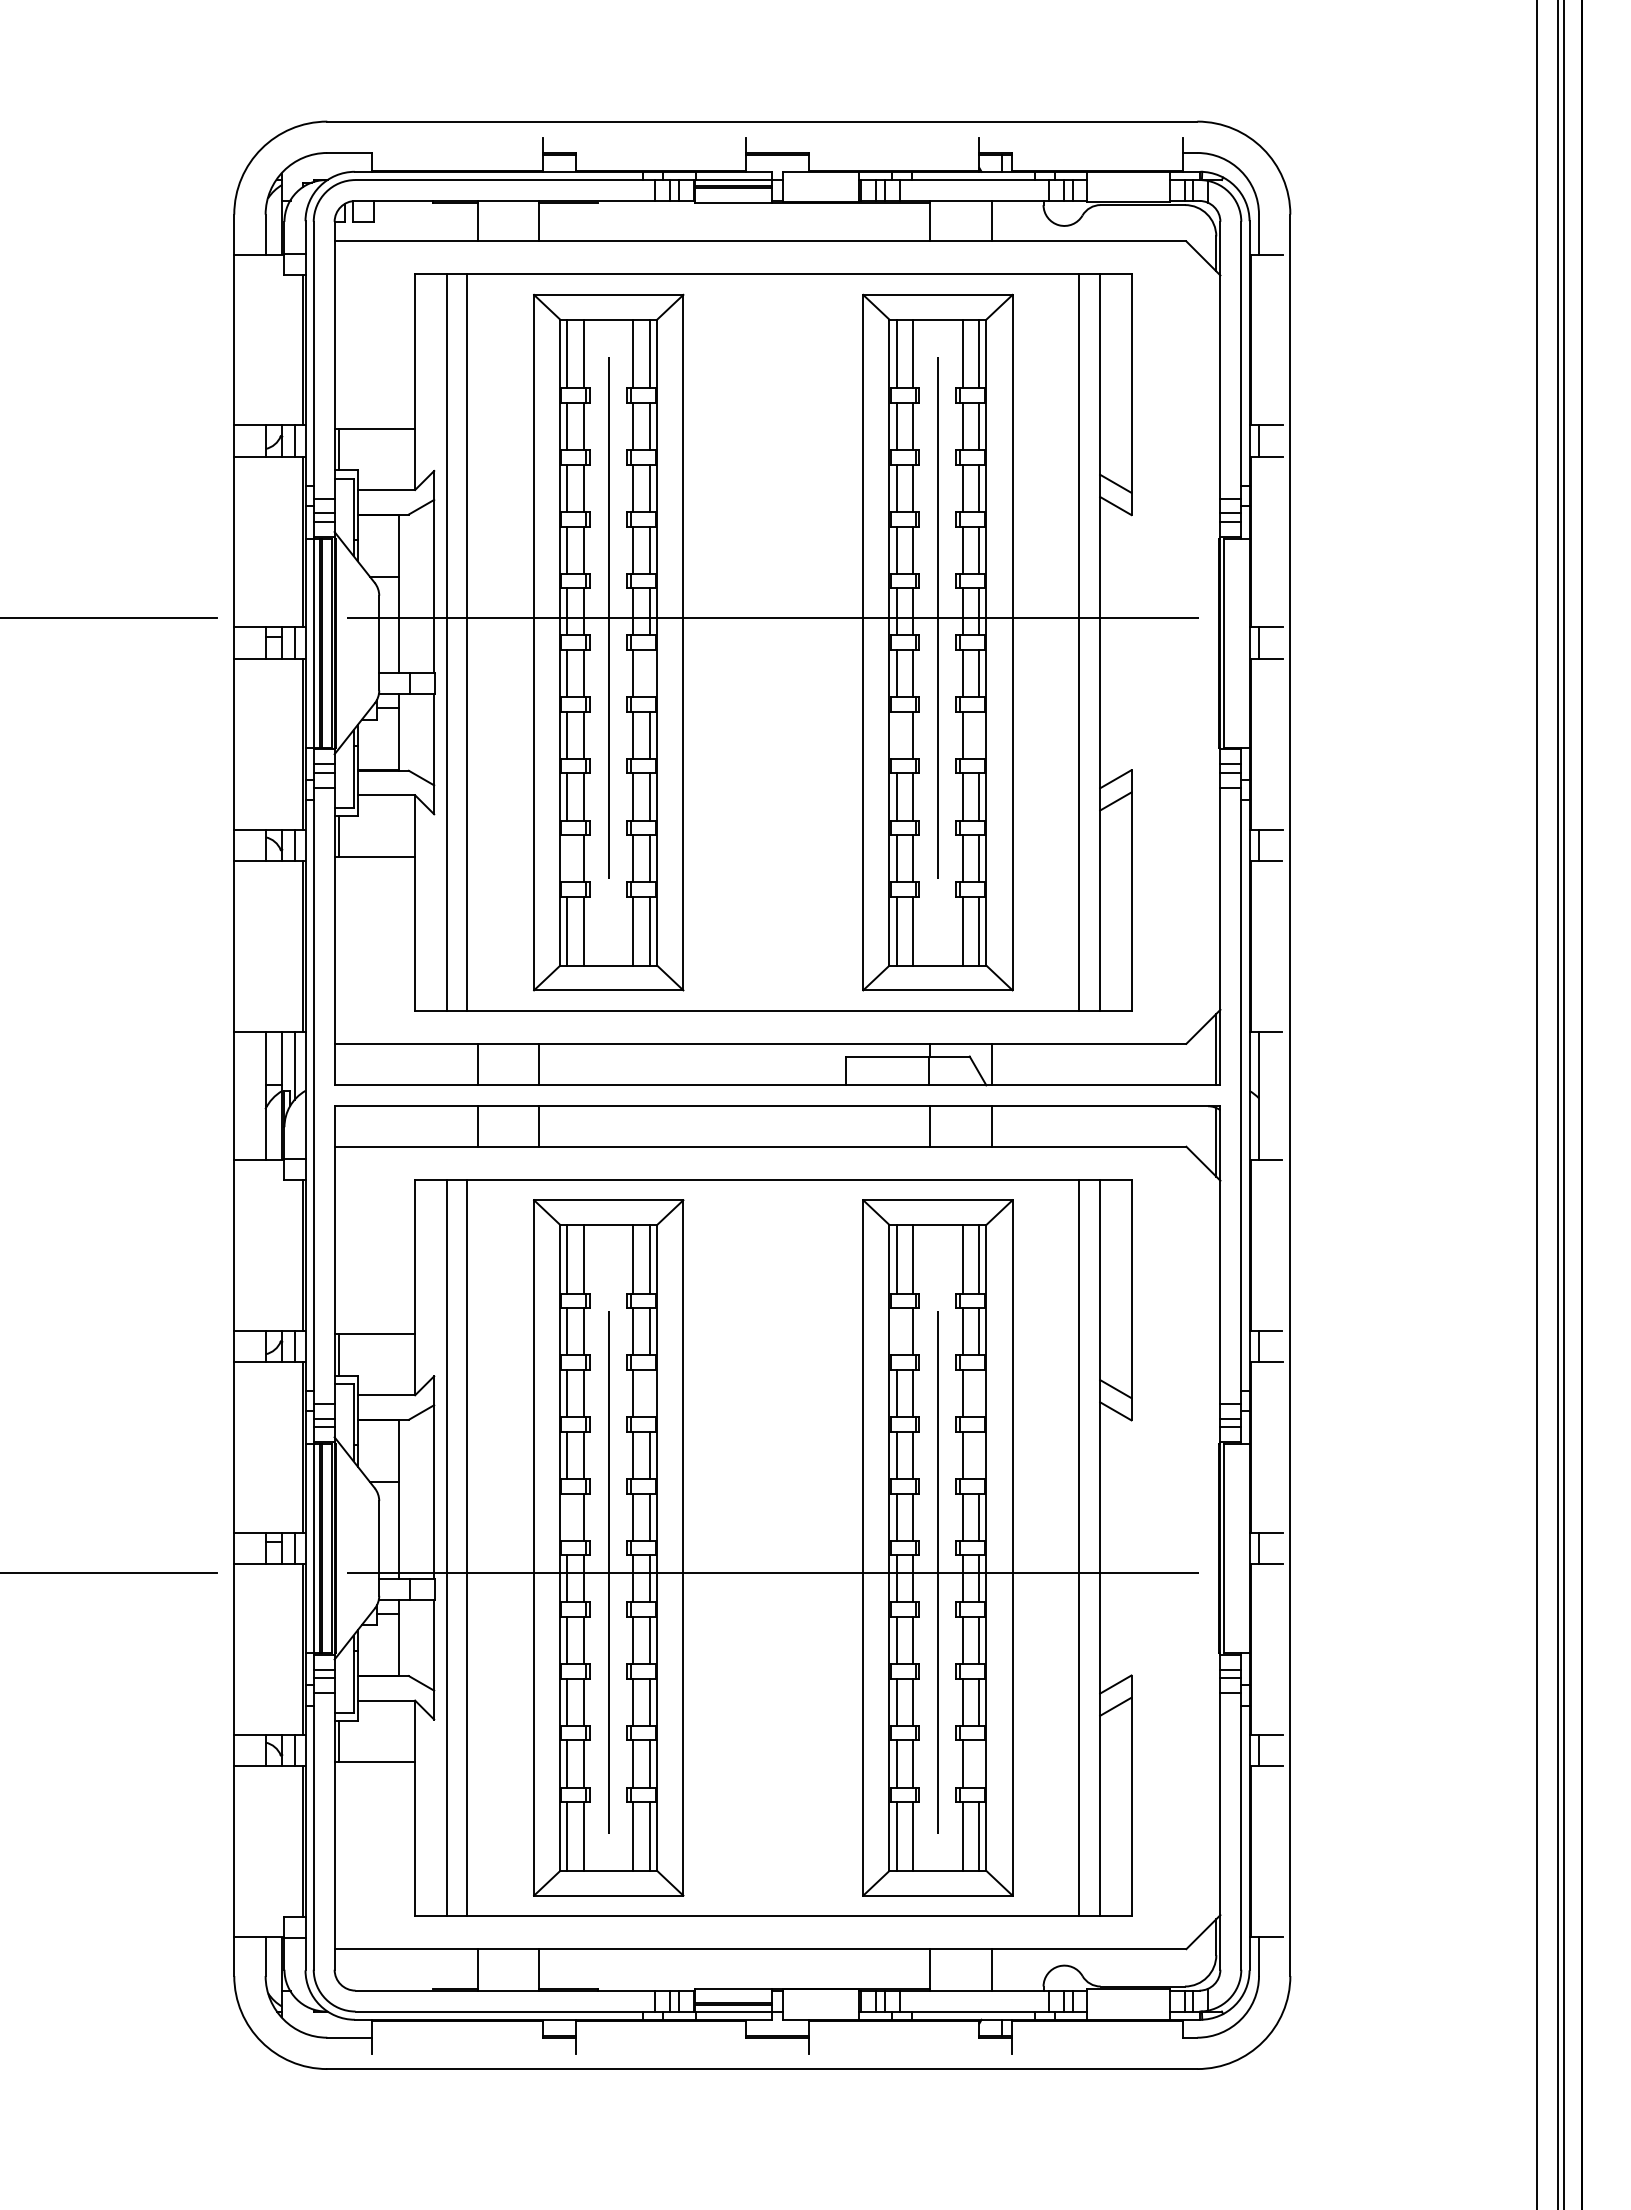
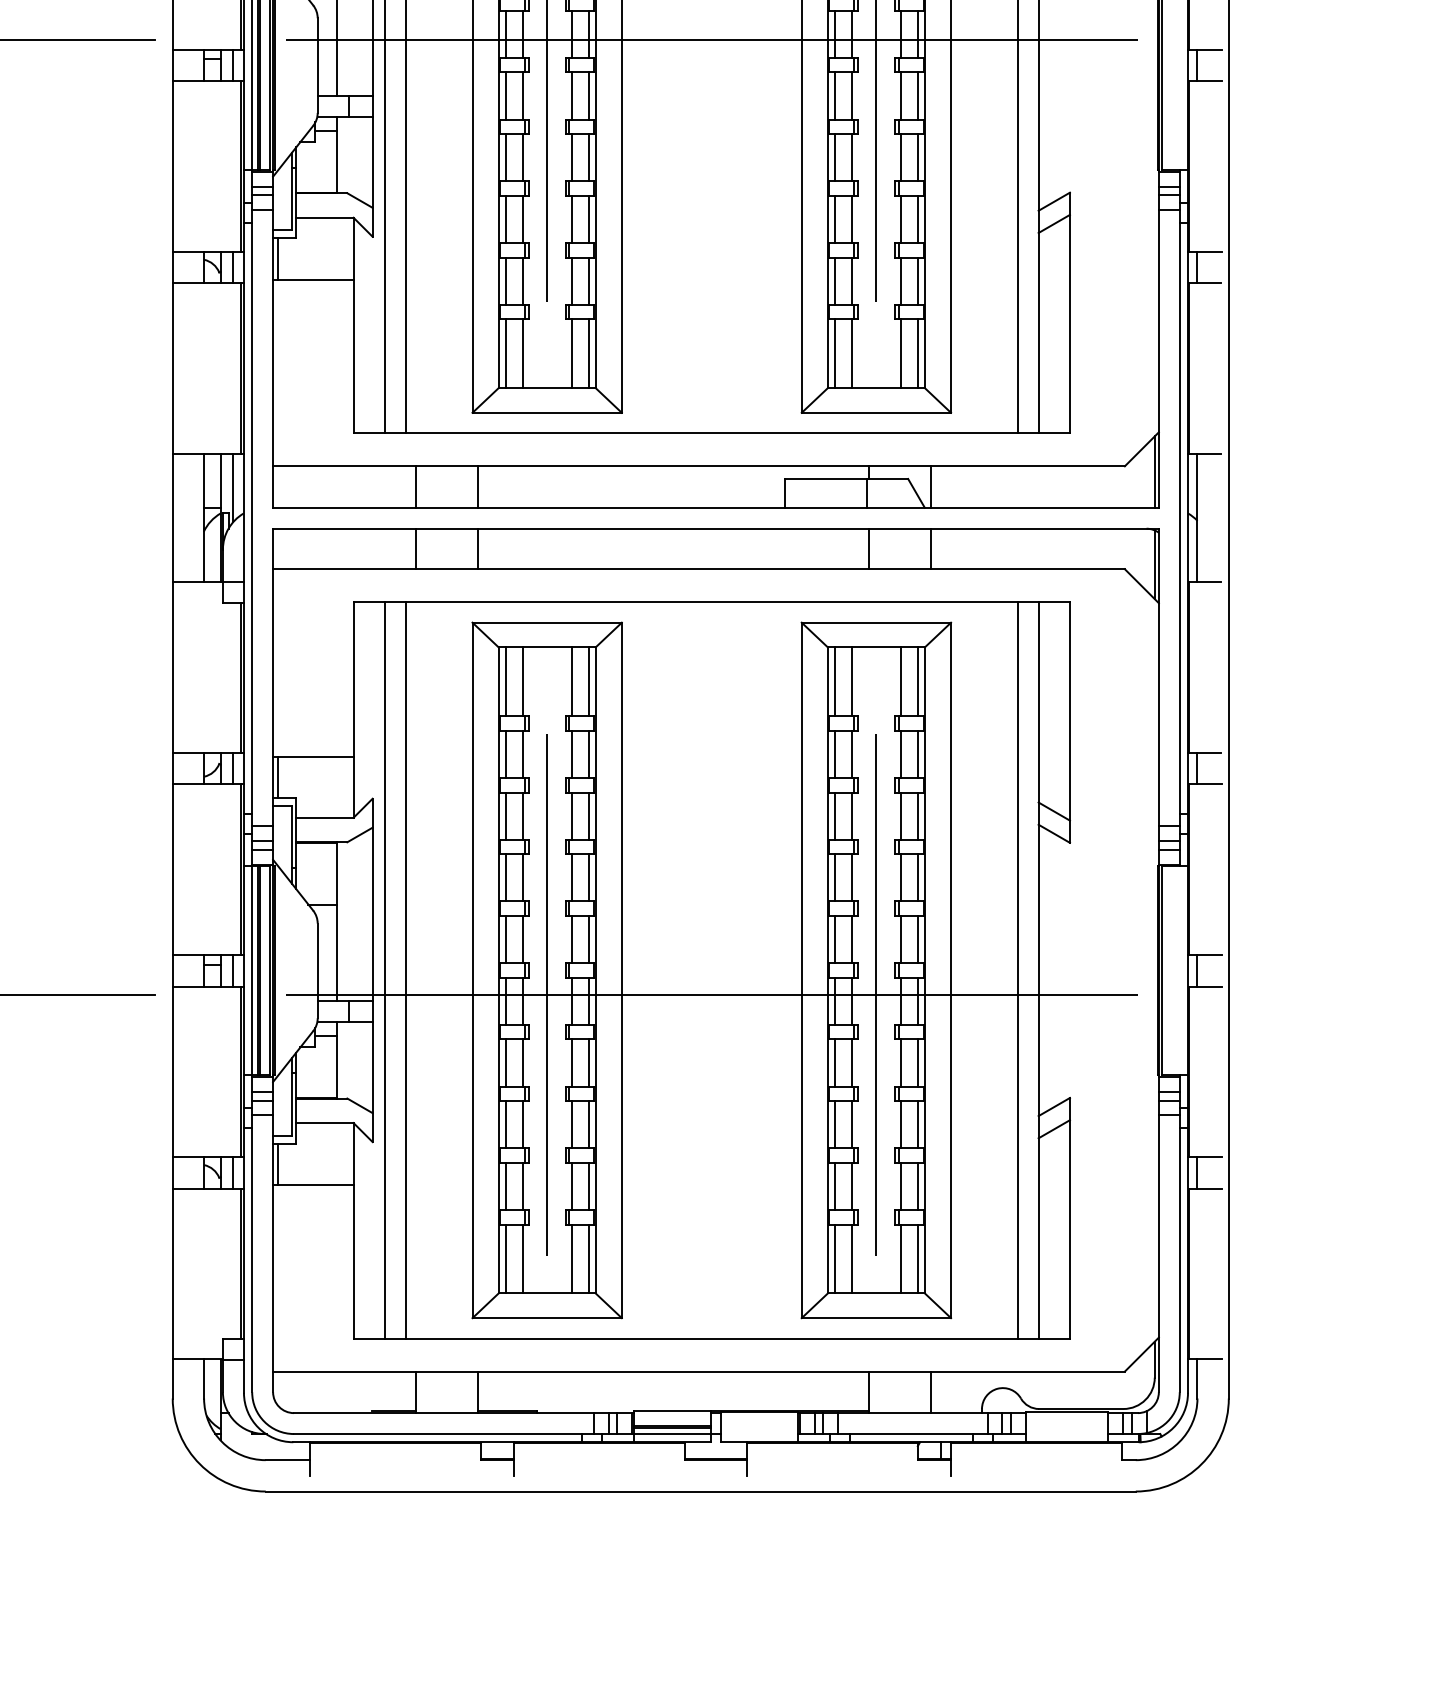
line: (650, 673) -> (588, 95), added
line: (896, 734) -> (834, 156), added
line: (979, 734) -> (917, 156), added
line: (567, 858) -> (505, 280), added
line: (896, 1331) -> (834, 753), added
line: (650, 1393) -> (588, 815), added
line: (979, 1393) -> (917, 815), added
line: (979, 1454) -> (917, 876), added
line: (567, 1516) -> (505, 938), added
line: (979, 1763) -> (917, 1185), added

